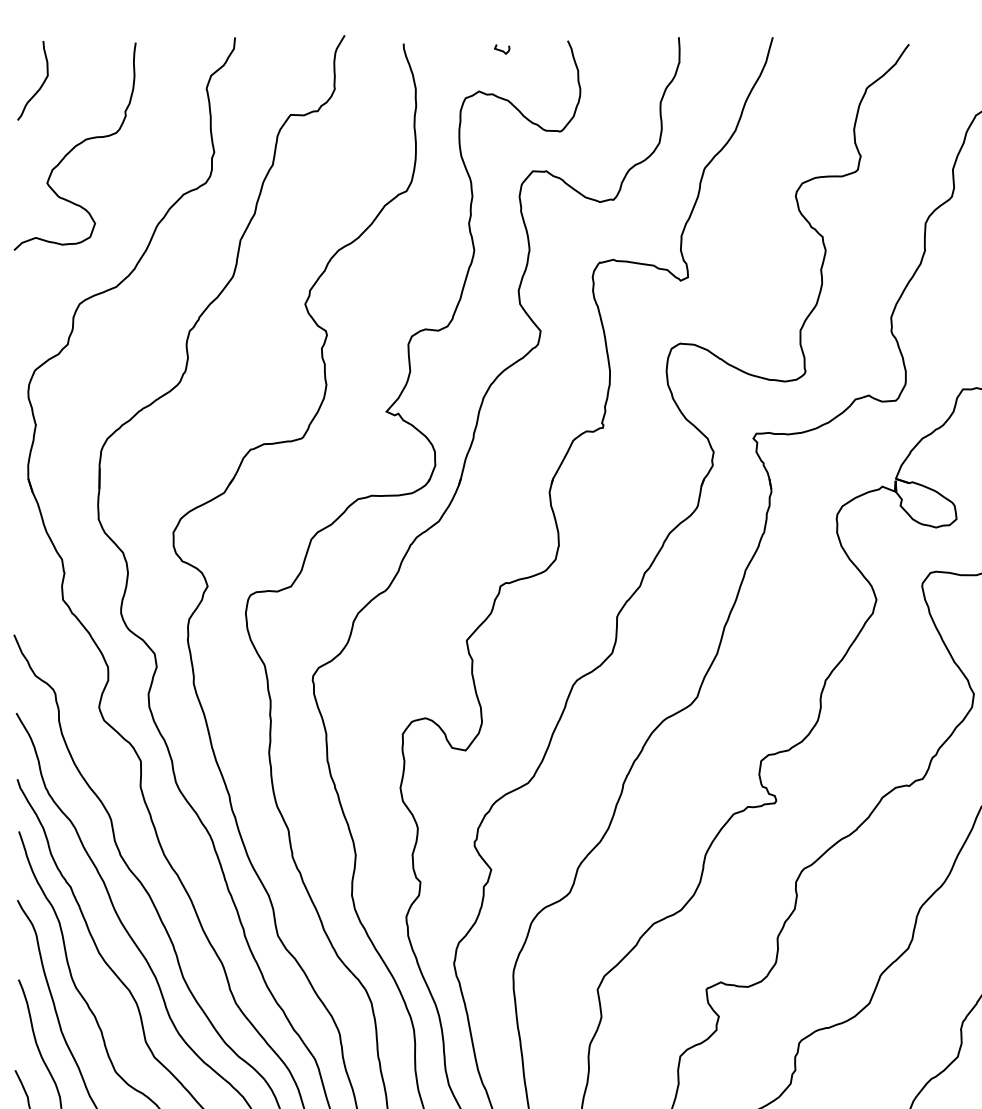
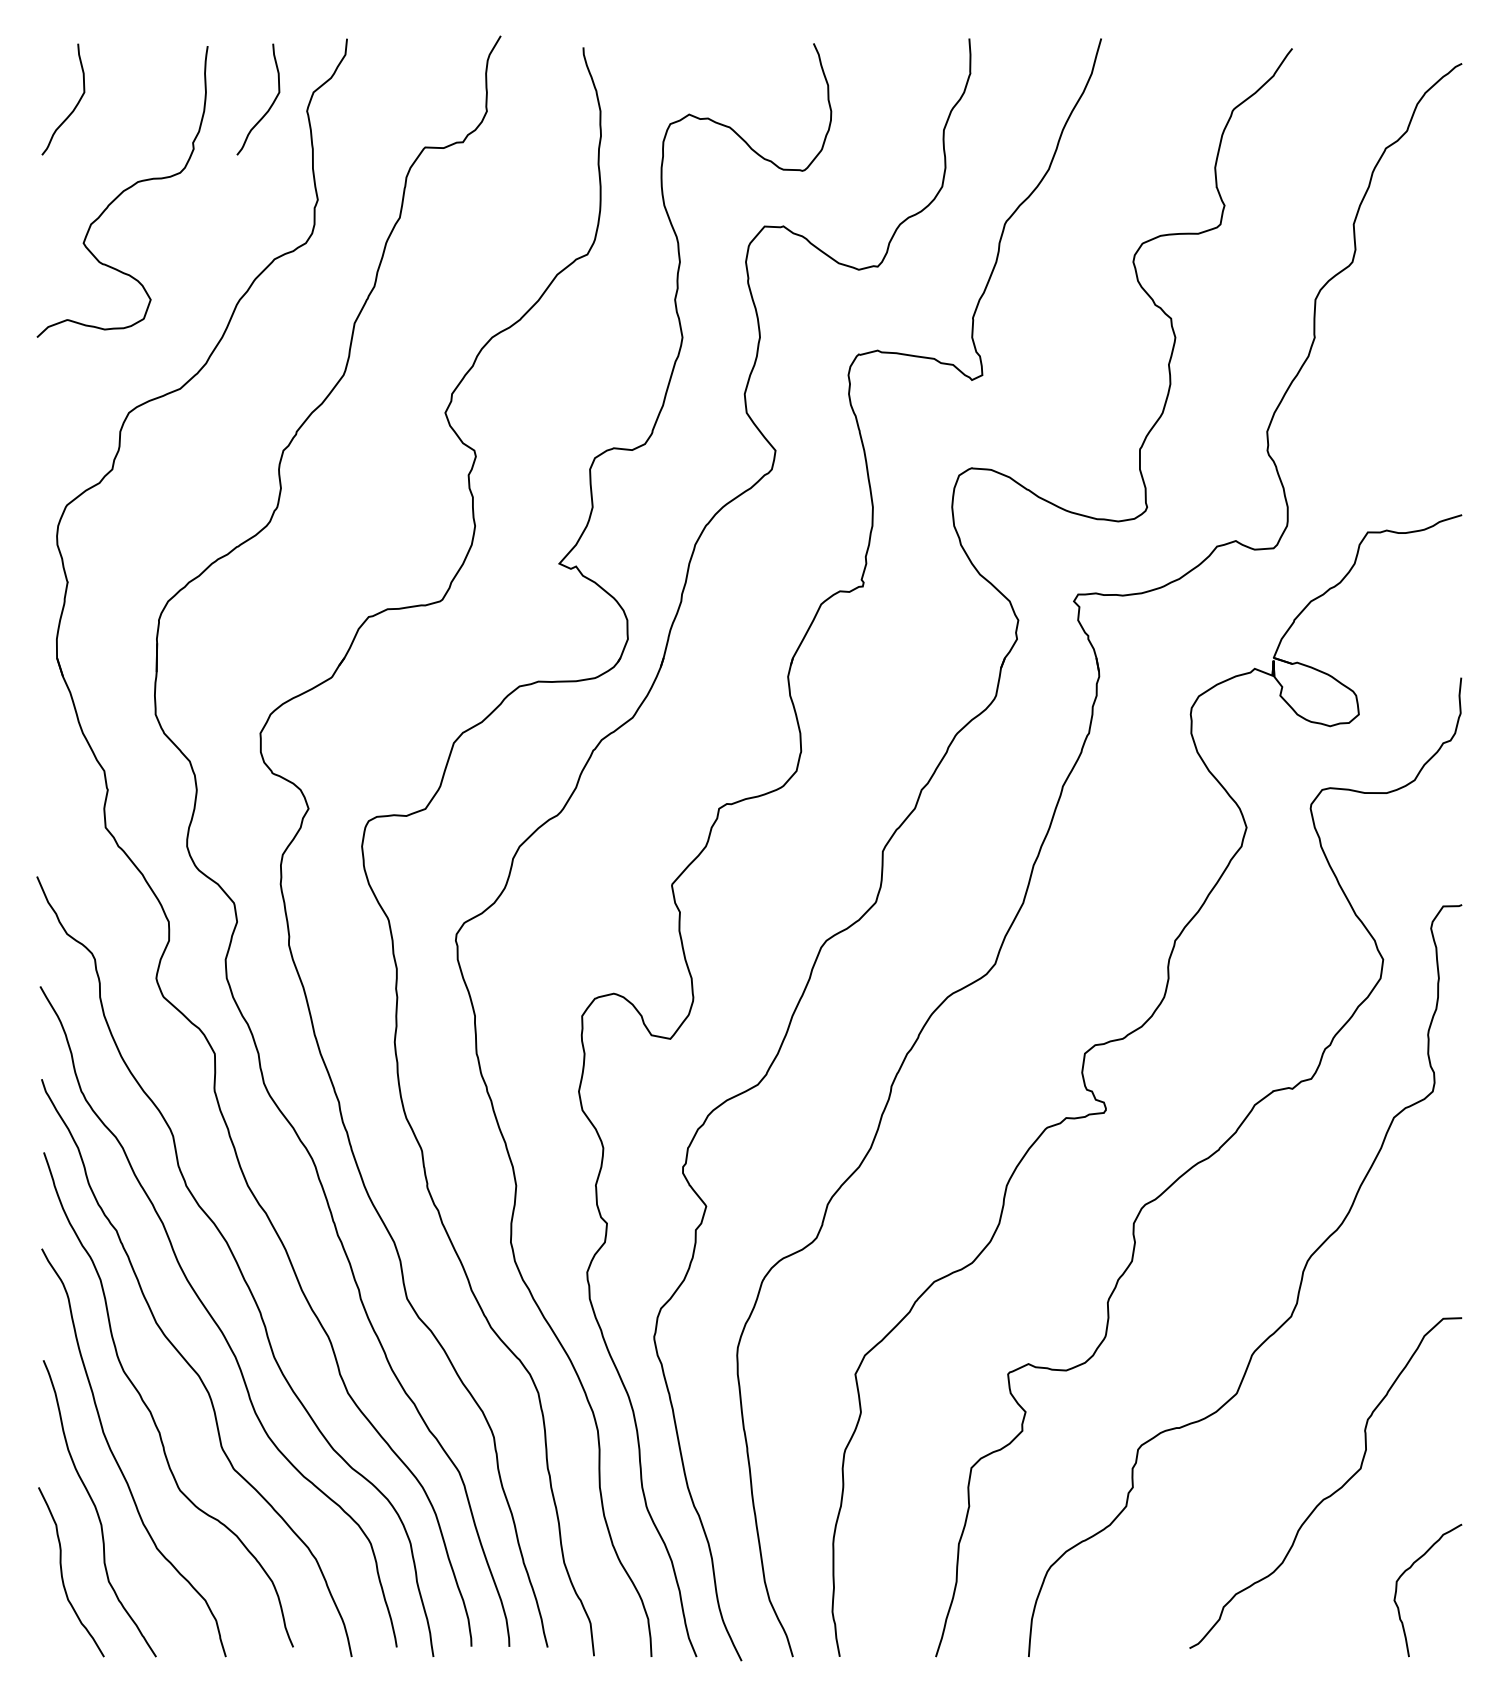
curve: (501, 50) -> (720, 56), removed
curve: (180, 84) -> (270, 105), added

